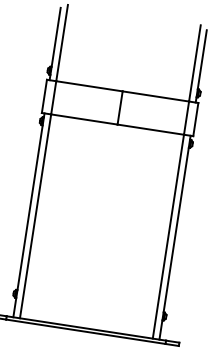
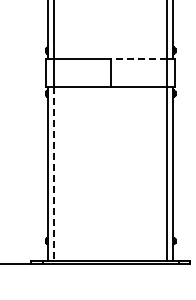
line: (155, 96) -> (138, 58), solid -> dashed
line: (36, 215) -> (54, 173), solid -> dashed

